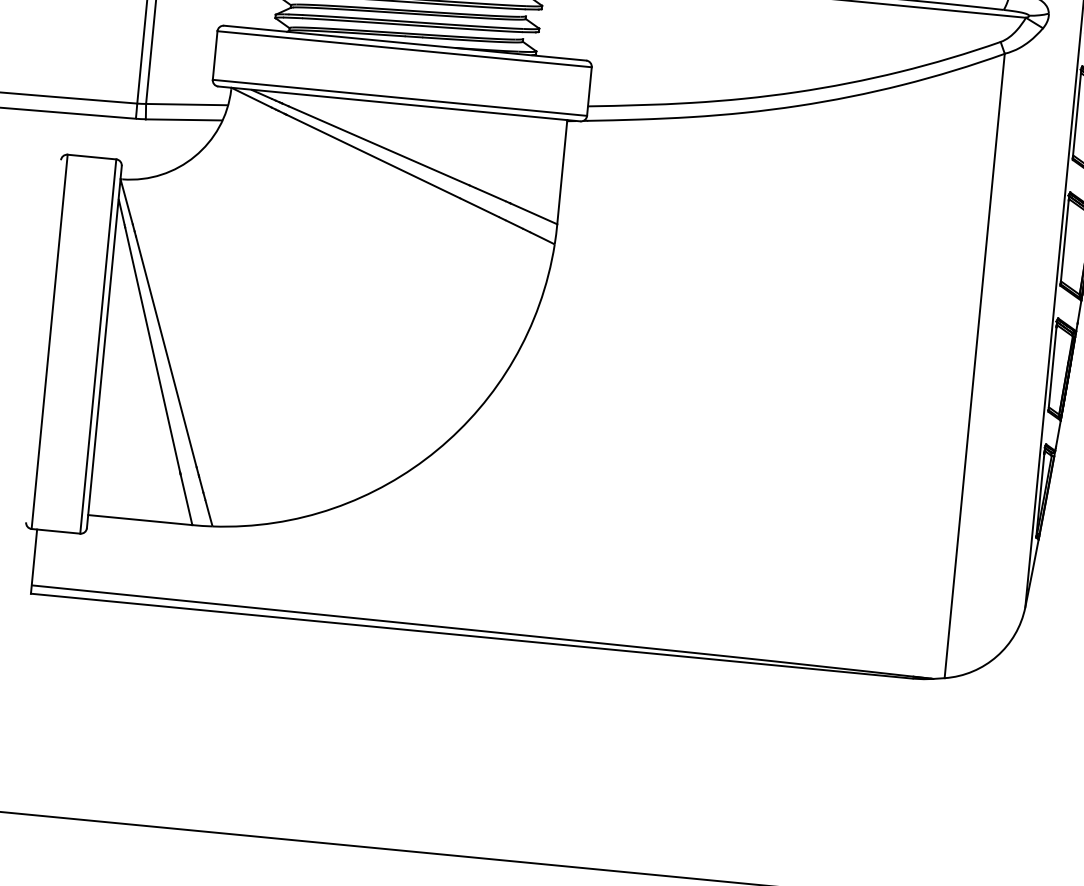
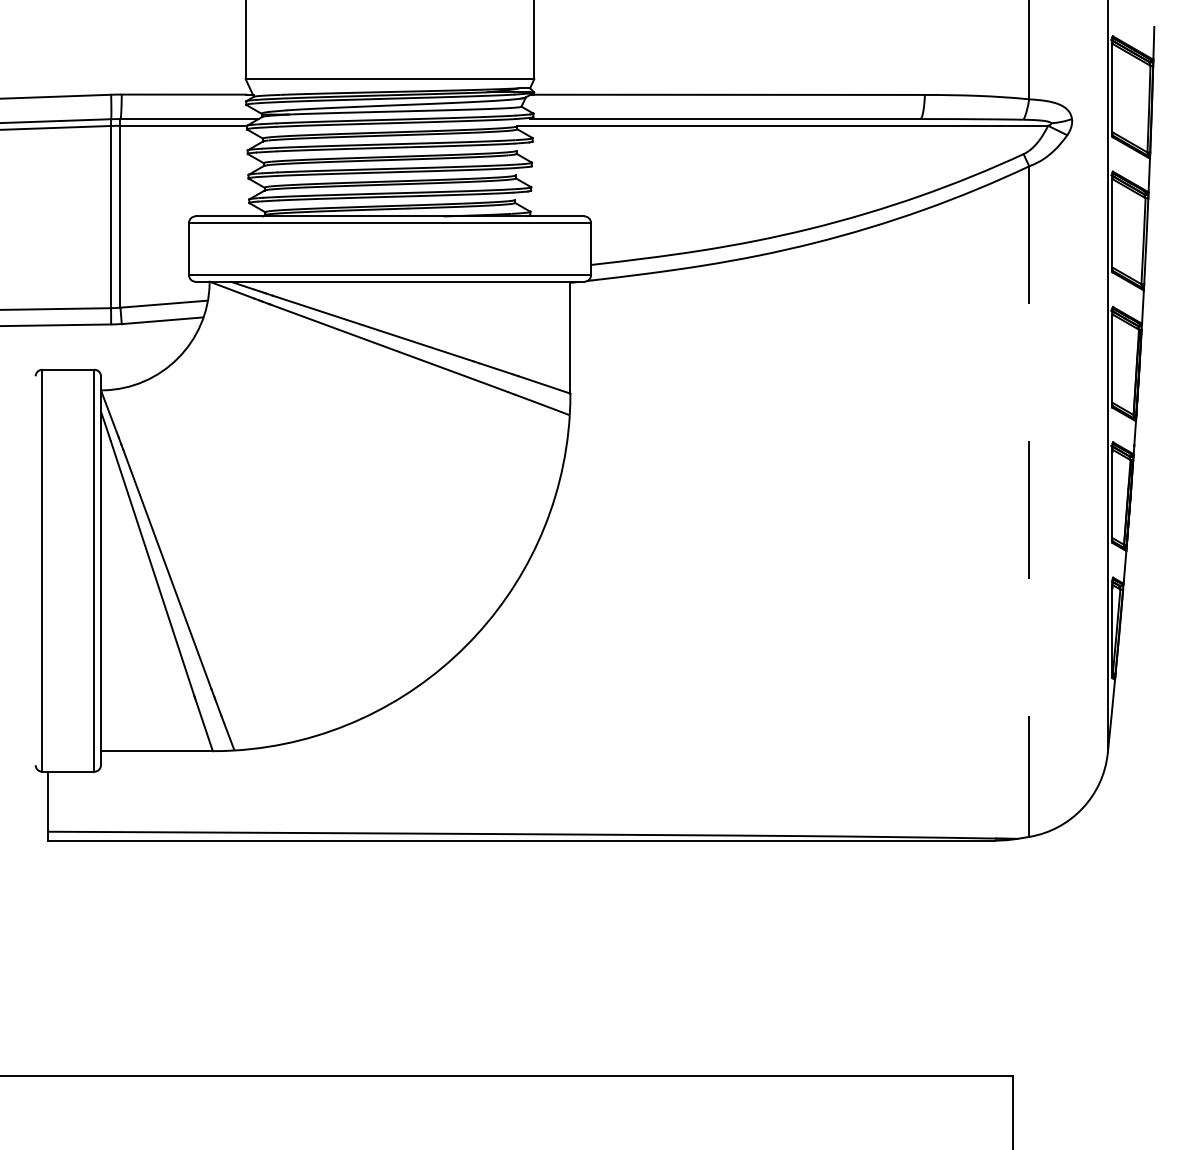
line: (974, 366) -> (1029, 502), solid -> dashed

